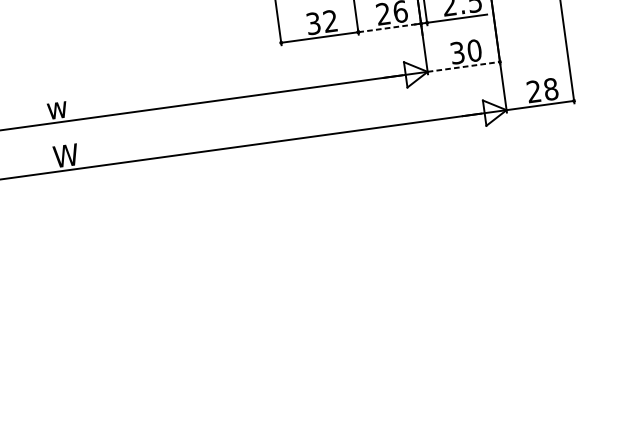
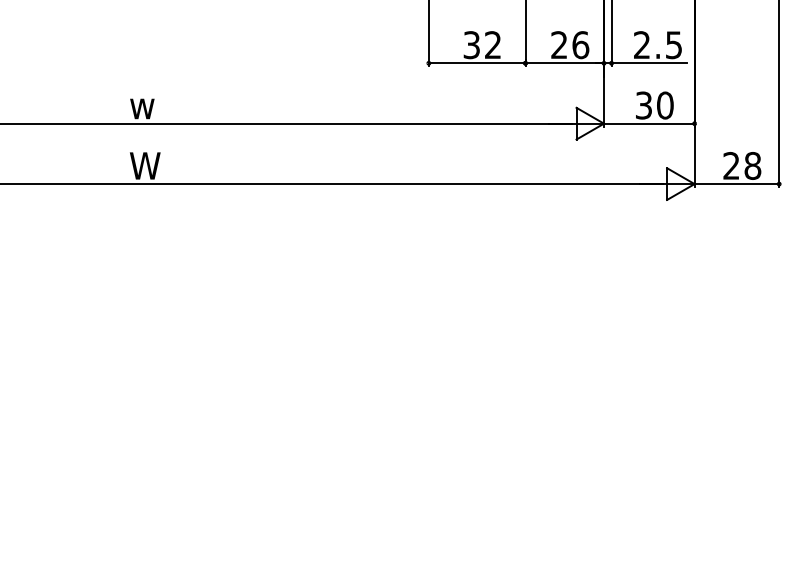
line: (390, 28) -> (565, 63), dashed -> solid
line: (463, 66) -> (649, 123), dashed -> solid

